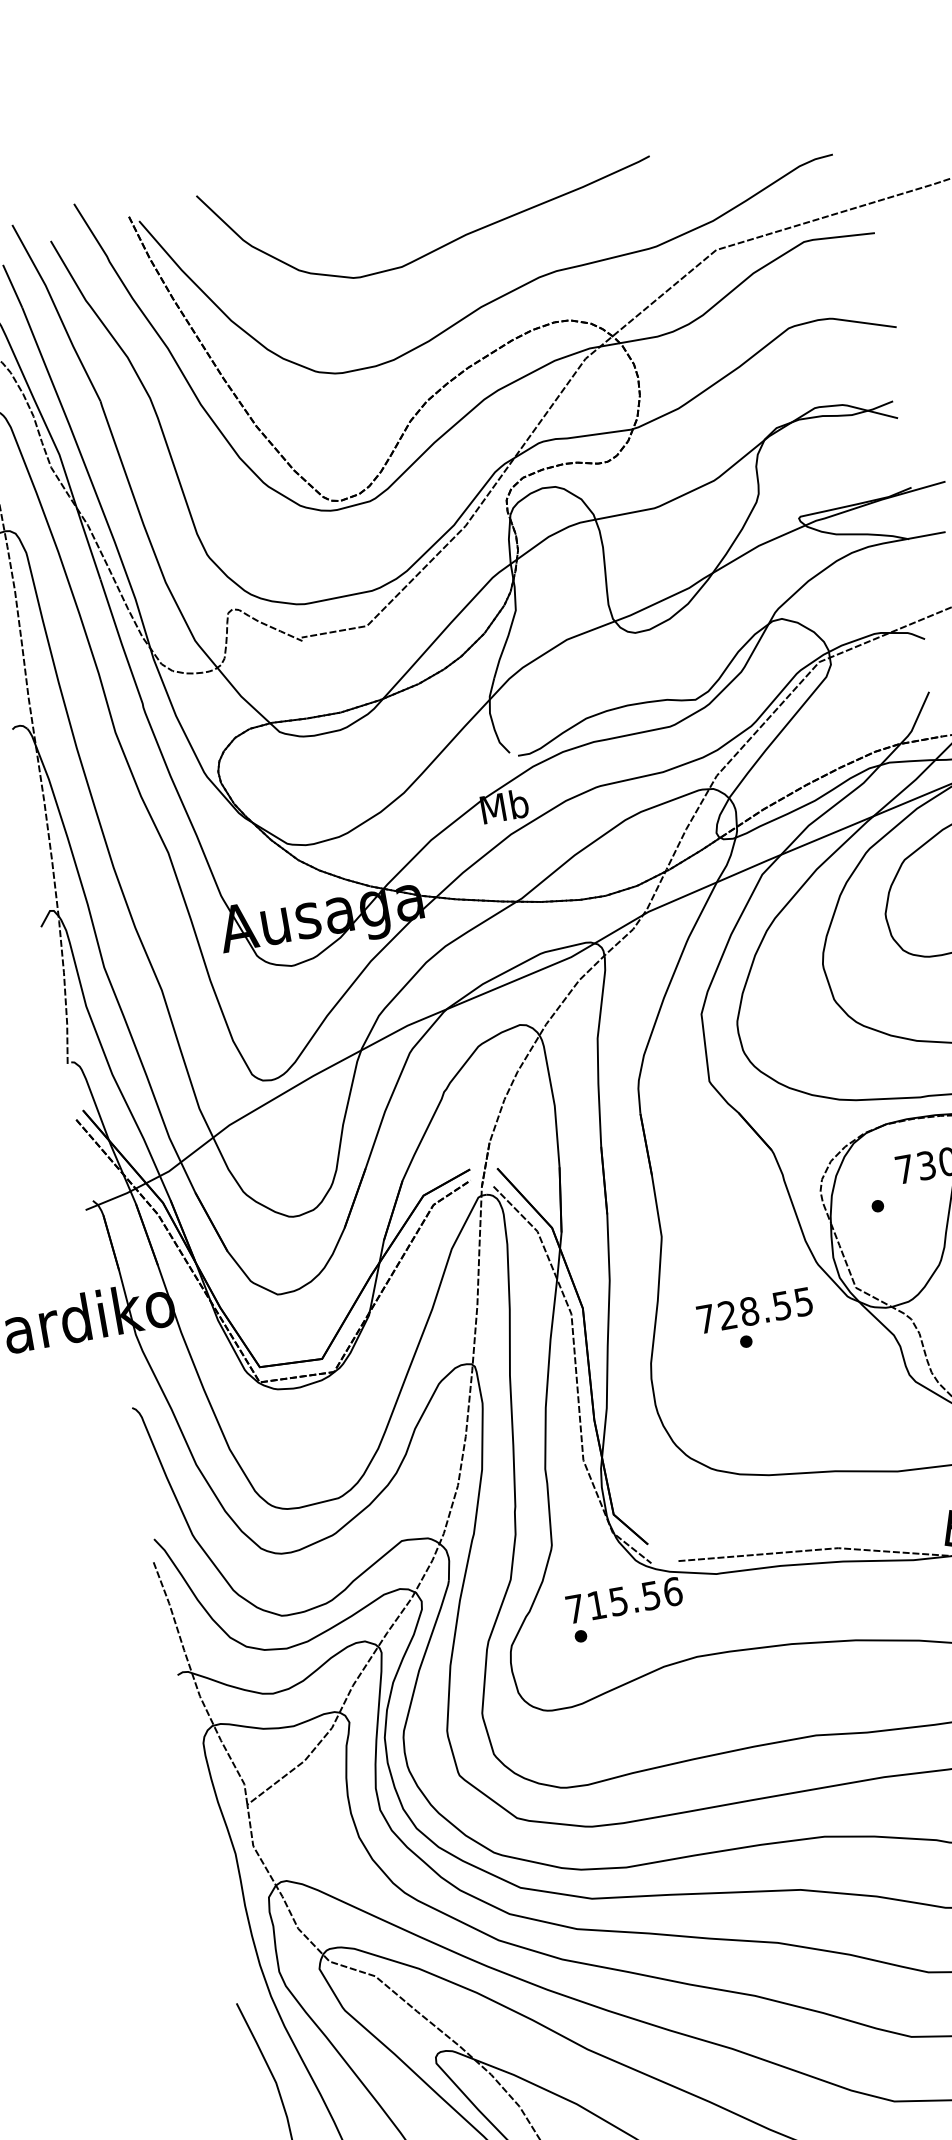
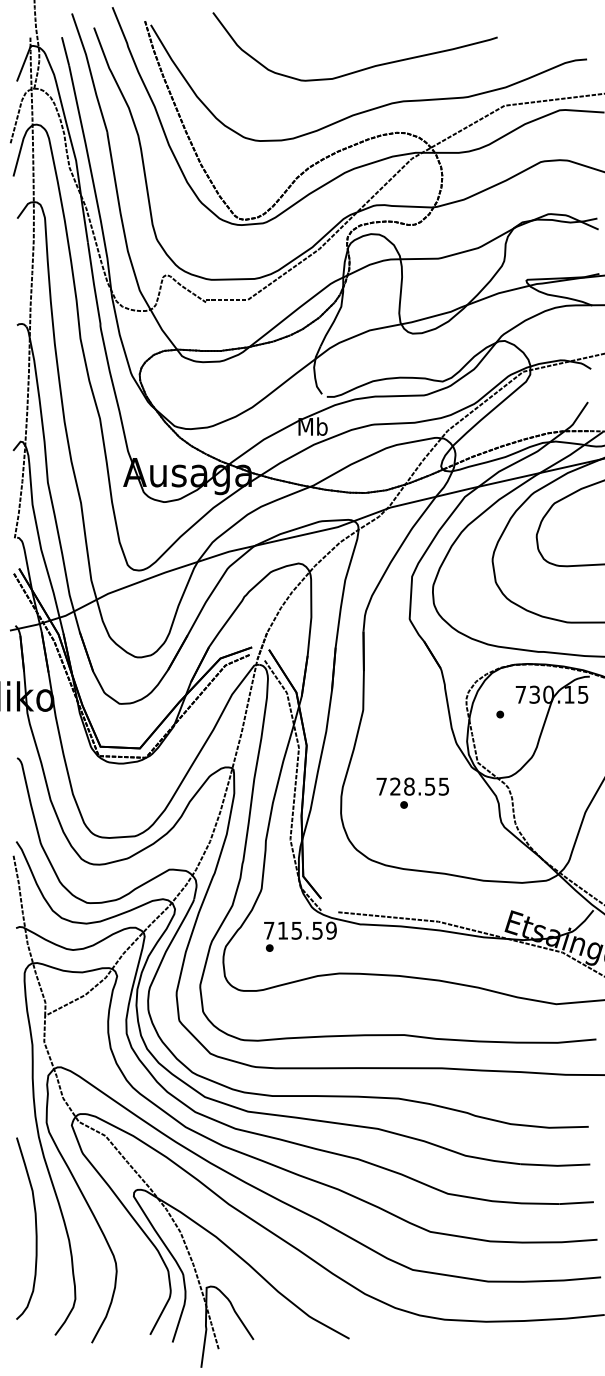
curve: (441, 244) -> (359, 69), moved
text: (755, 1319) -> (412, 792), moved
text: (672, 1591) -> (331, 930), 715.56 -> 715.59

